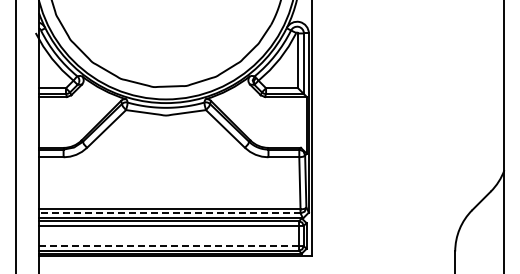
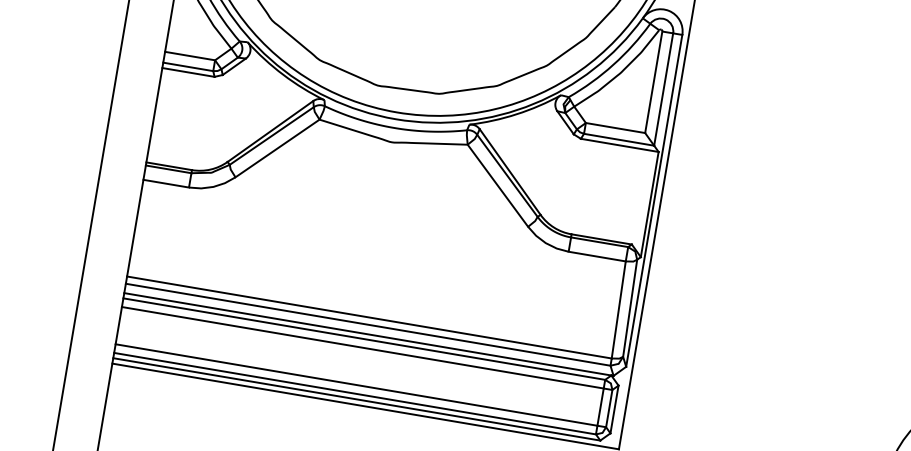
line: (169, 213) -> (367, 324), dashed -> solid
line: (168, 246) -> (355, 385), dashed -> solid

